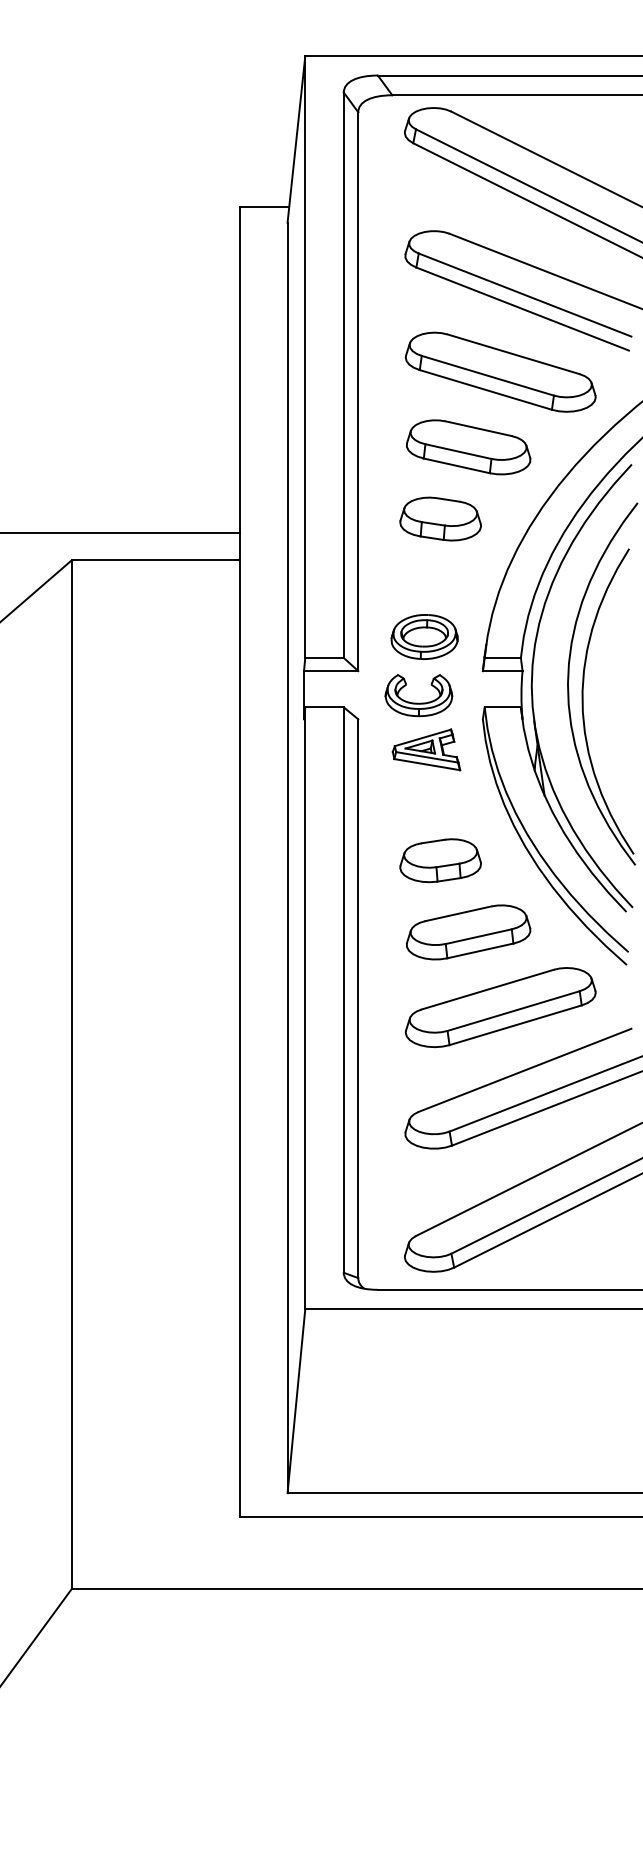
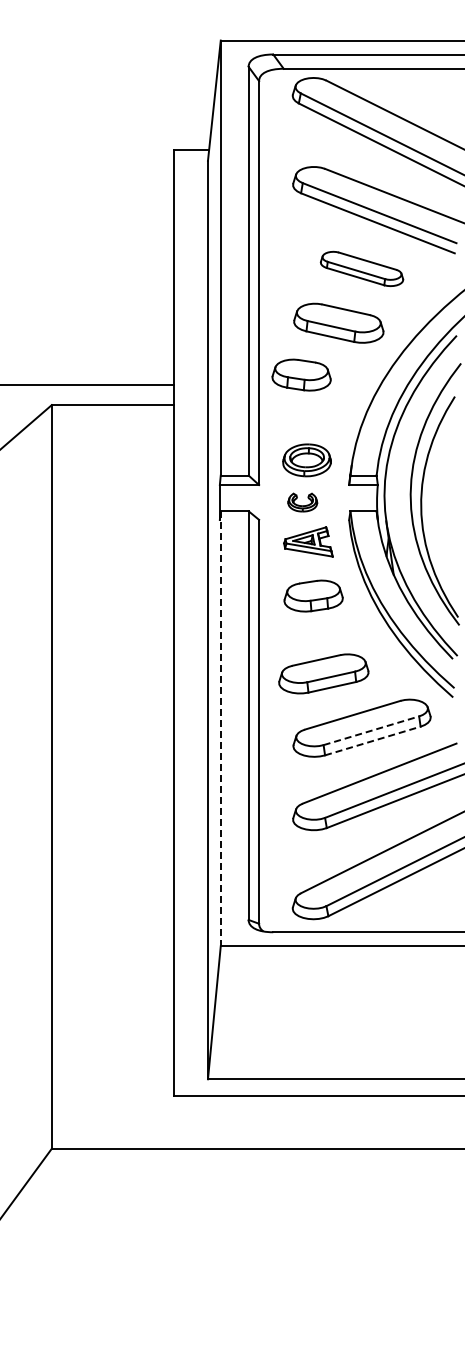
part: (499, 371) -> (361, 268), size x0.6
part: (440, 518) -> (301, 374), moved
part: (418, 695) -> (302, 502), size x0.6
part: (440, 859) -> (313, 595), moved
part: (468, 931) -> (323, 673), moved
line: (304, 1009) -> (220, 729), solid -> dashed
line: (513, 1010) -> (371, 730), solid -> dashed
line: (515, 1025) -> (372, 741), solid -> dashed

